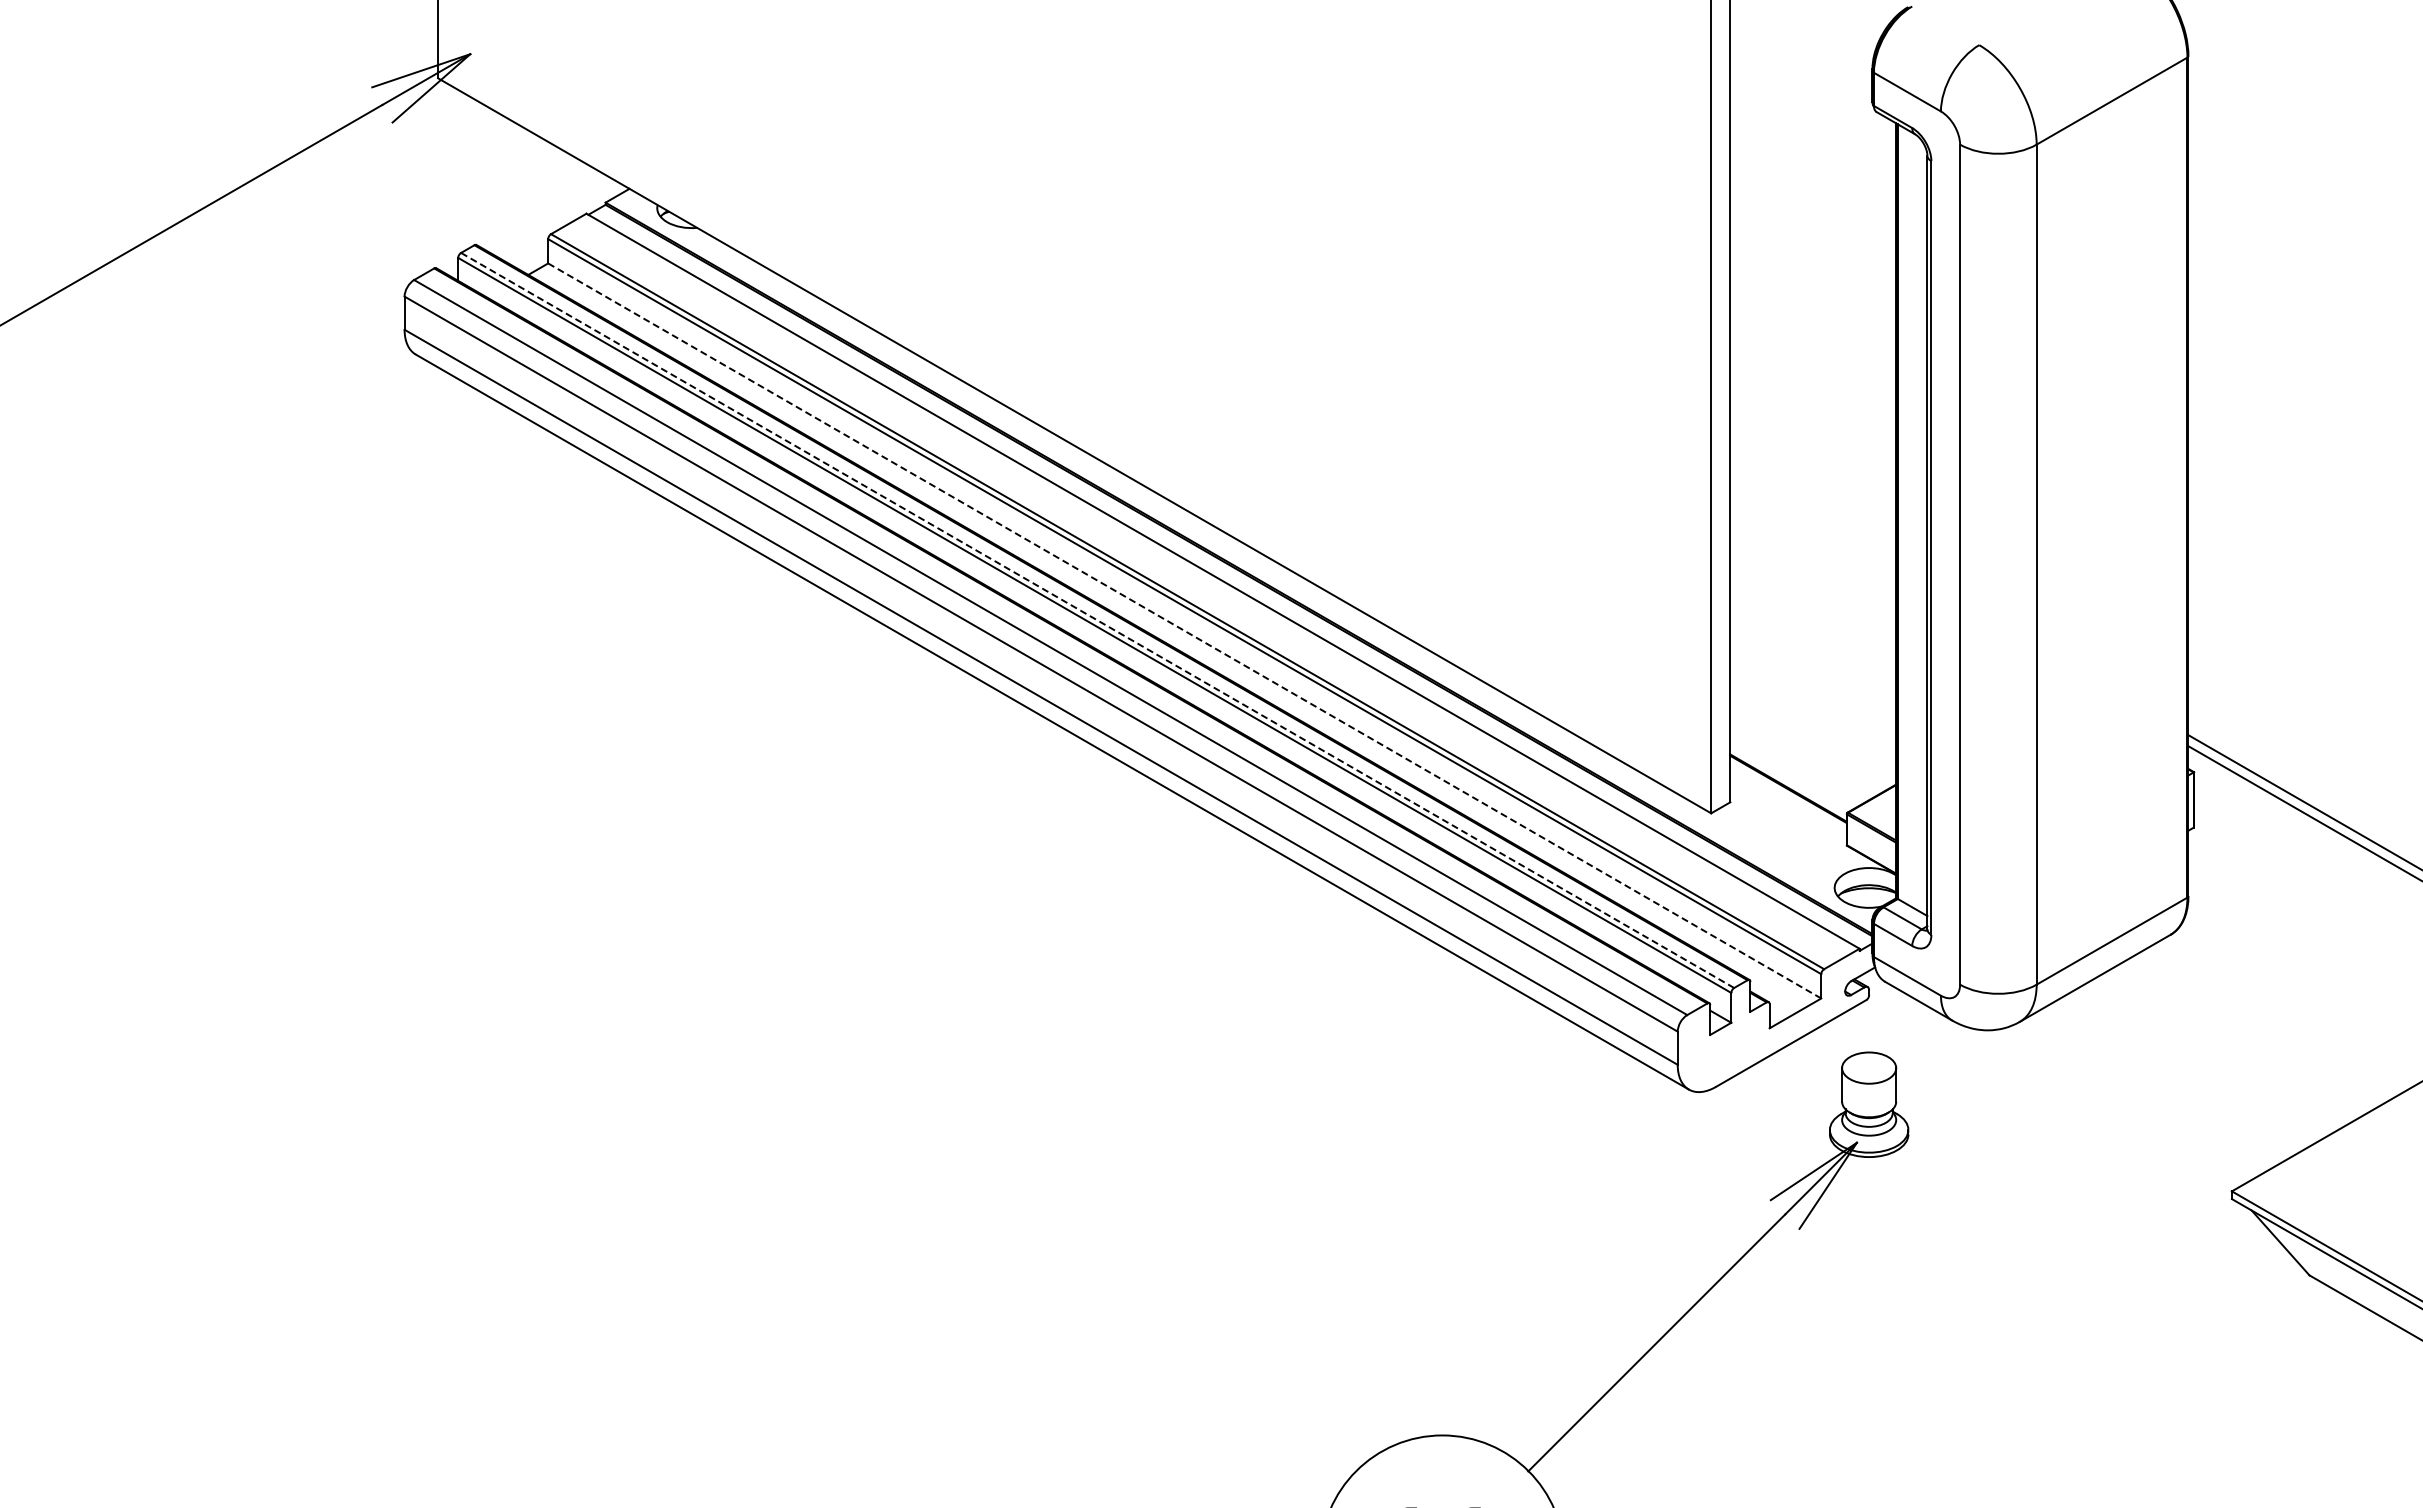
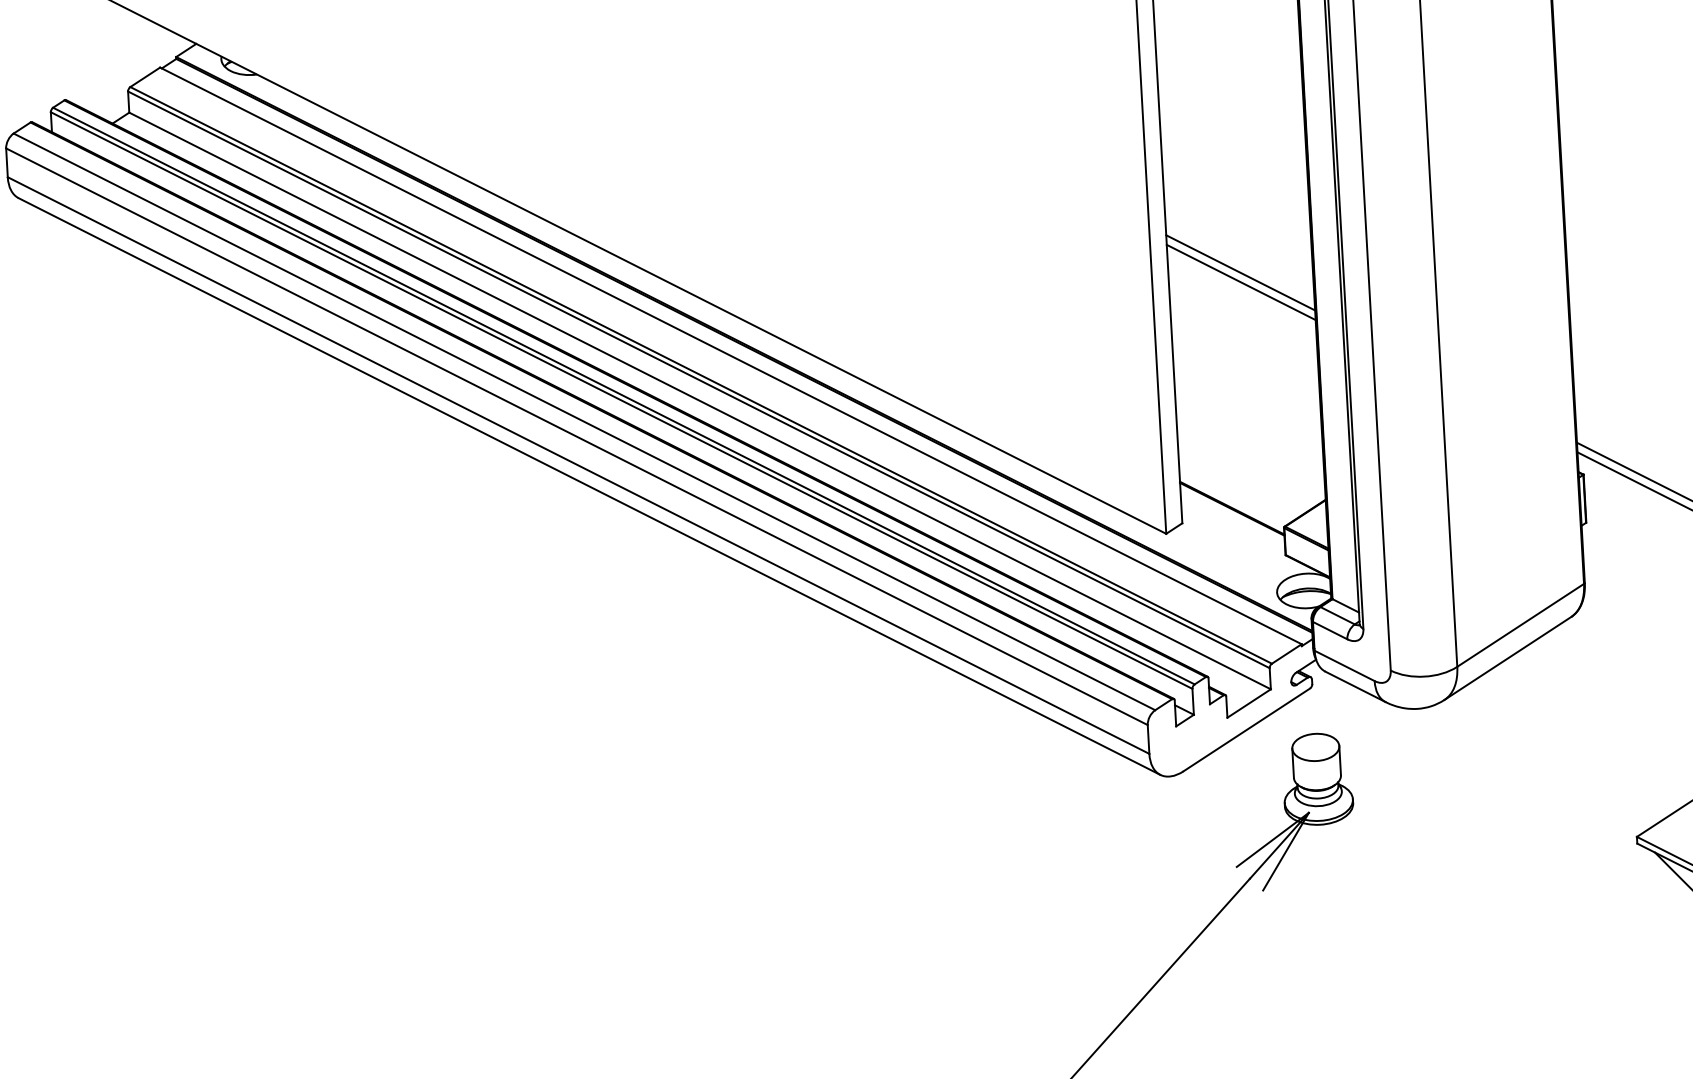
line: (1813, 518) -> (1240, 272), added
line: (1813, 529) -> (1241, 282), added
line: (1097, 620) -> (623, 396), dashed -> solid
line: (1184, 630) -> (699, 400), dashed -> solid

